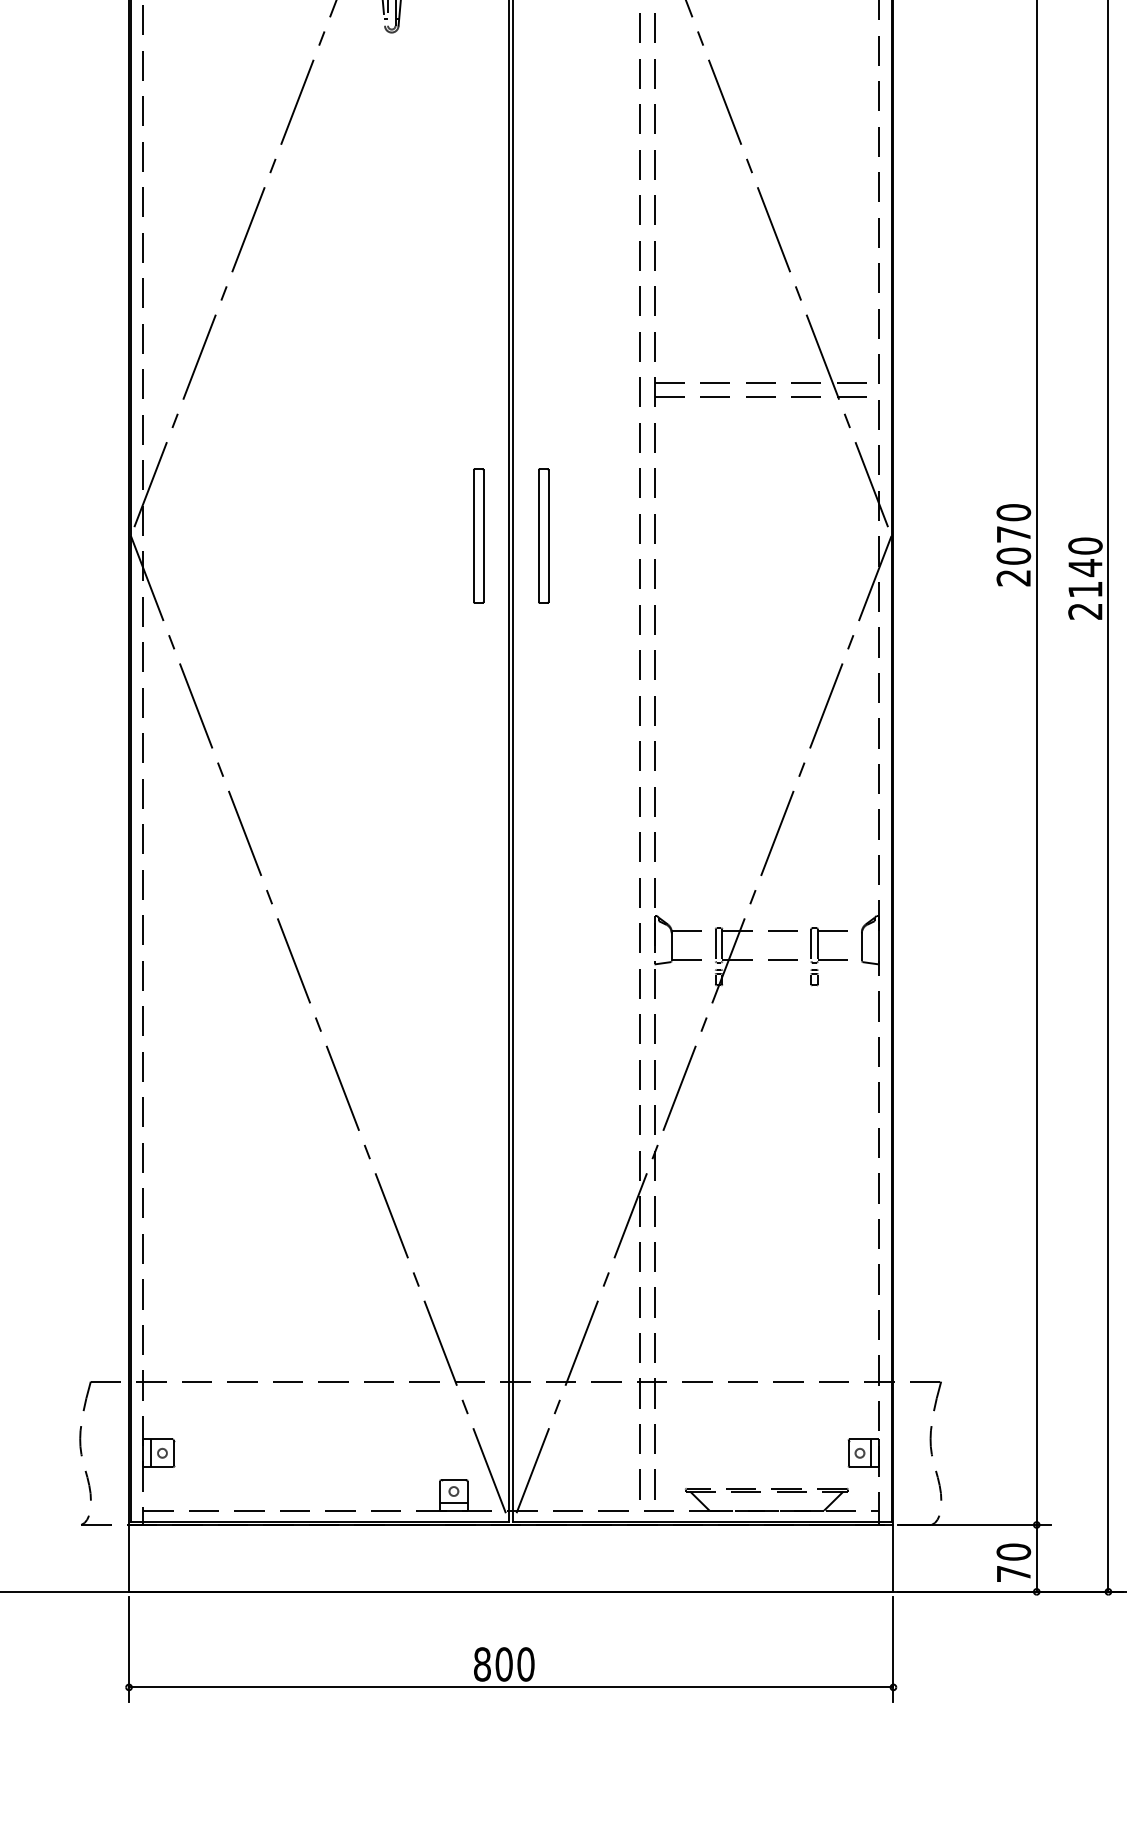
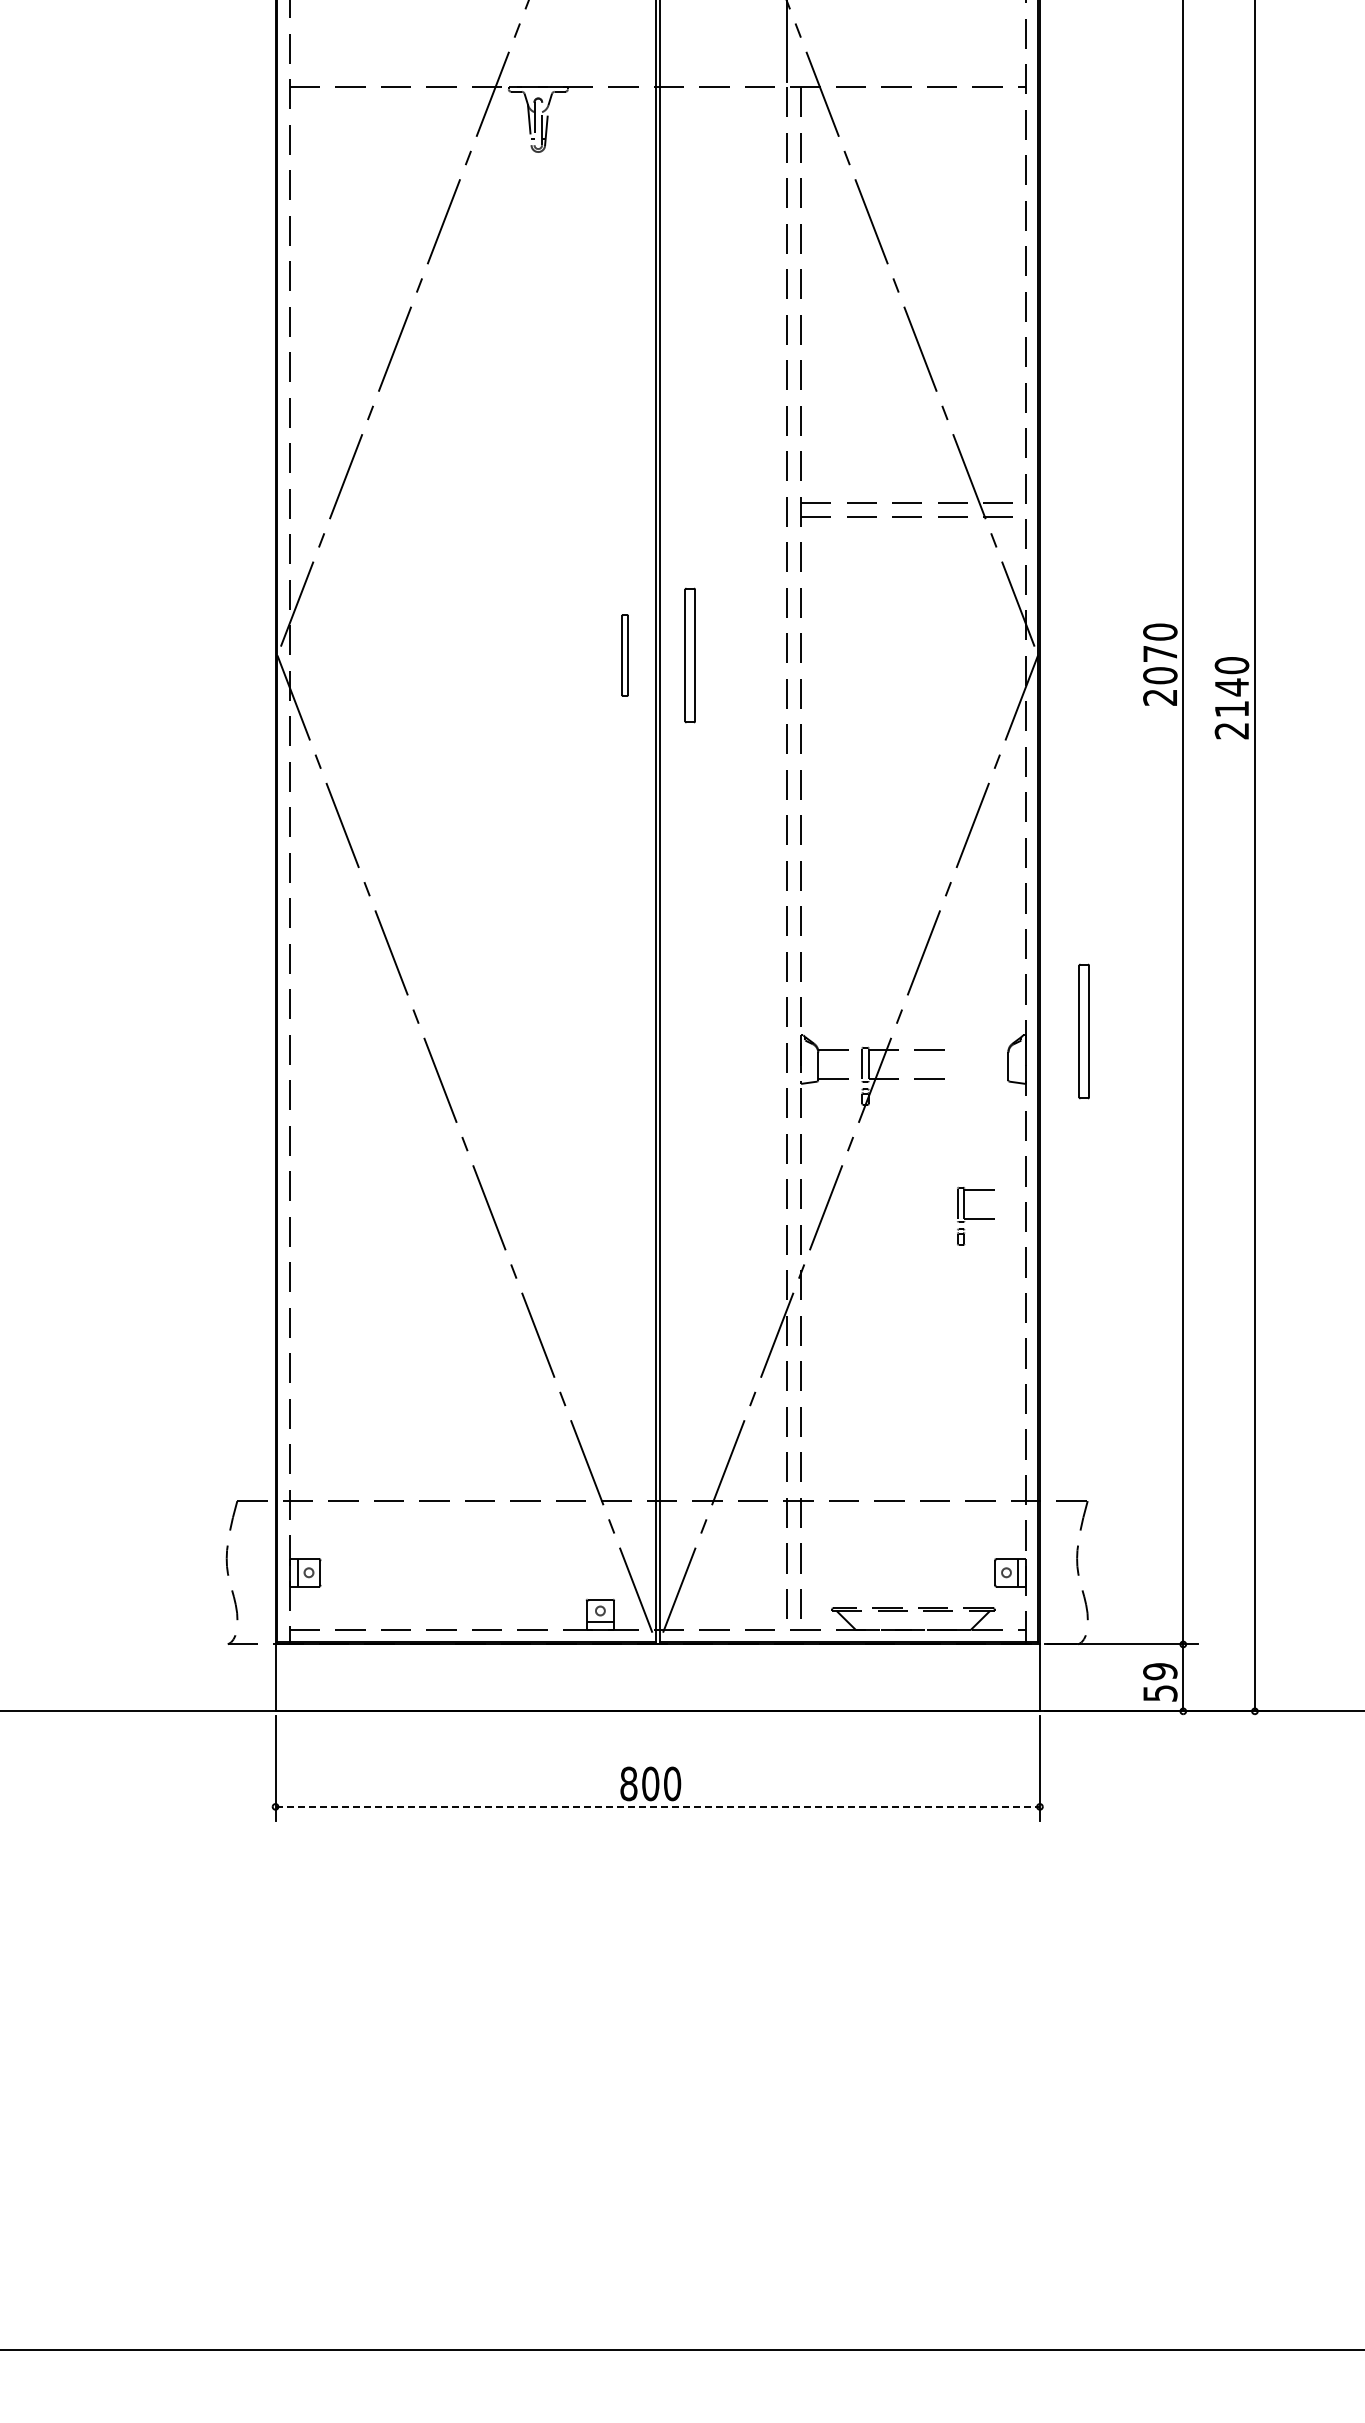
part: (477, 536) -> (624, 655), size x0.6
part: (936, 912) -> (1083, 1031), added
part: (828, 956) -> (975, 1215), moved
text: (1013, 1563) -> (1160, 1682), 70 -> 59
line: (511, 1687) -> (658, 1806), solid -> dashed

